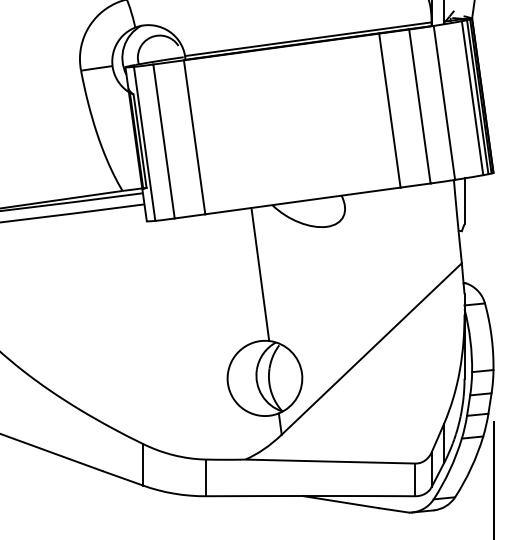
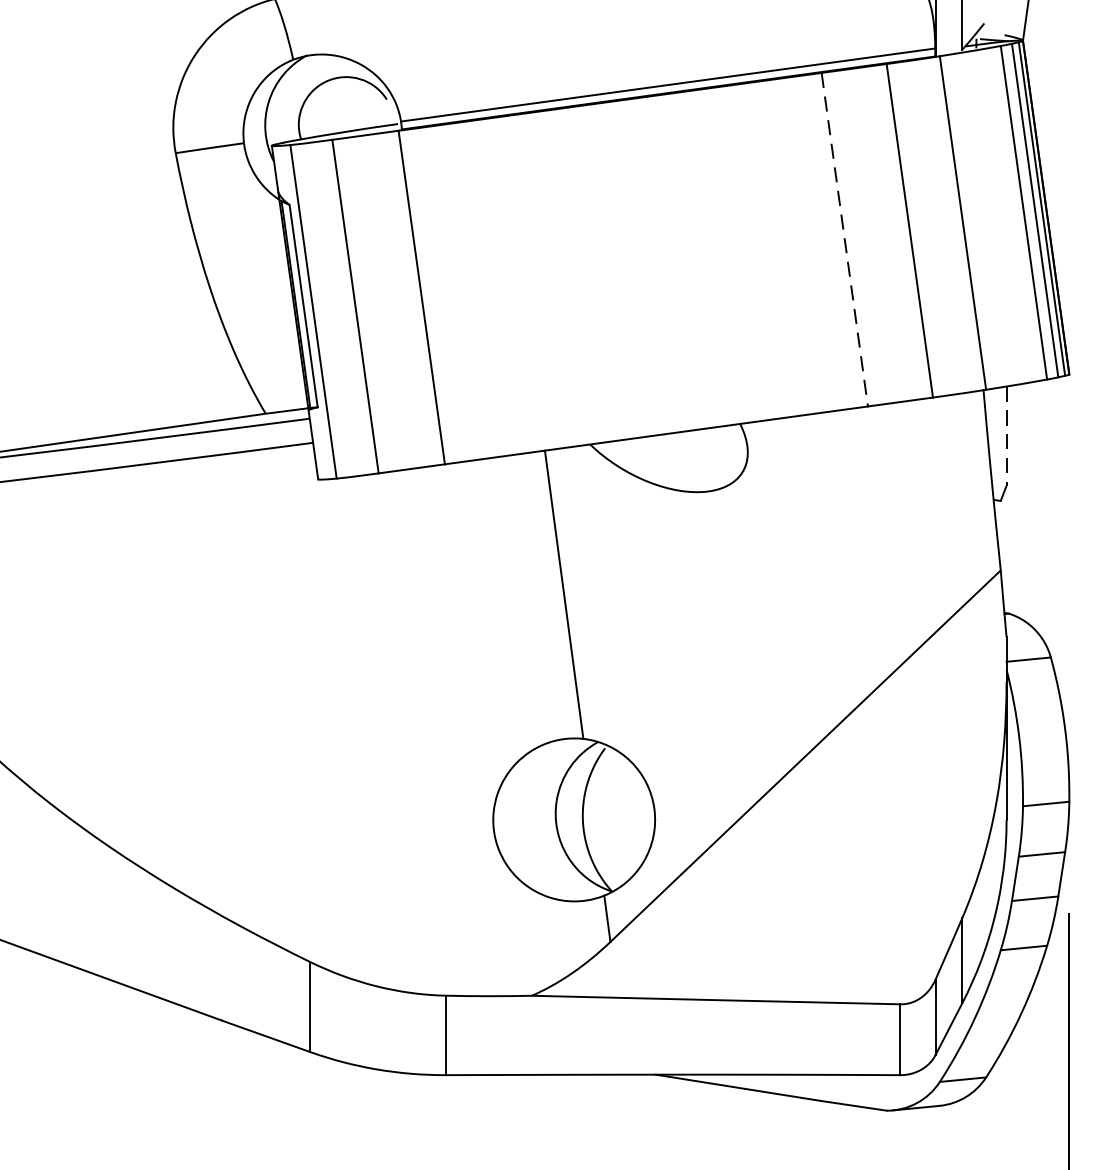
line: (389, 110) -> (843, 239), solid -> dashed
line: (464, 201) -> (1006, 436), solid -> dashed

